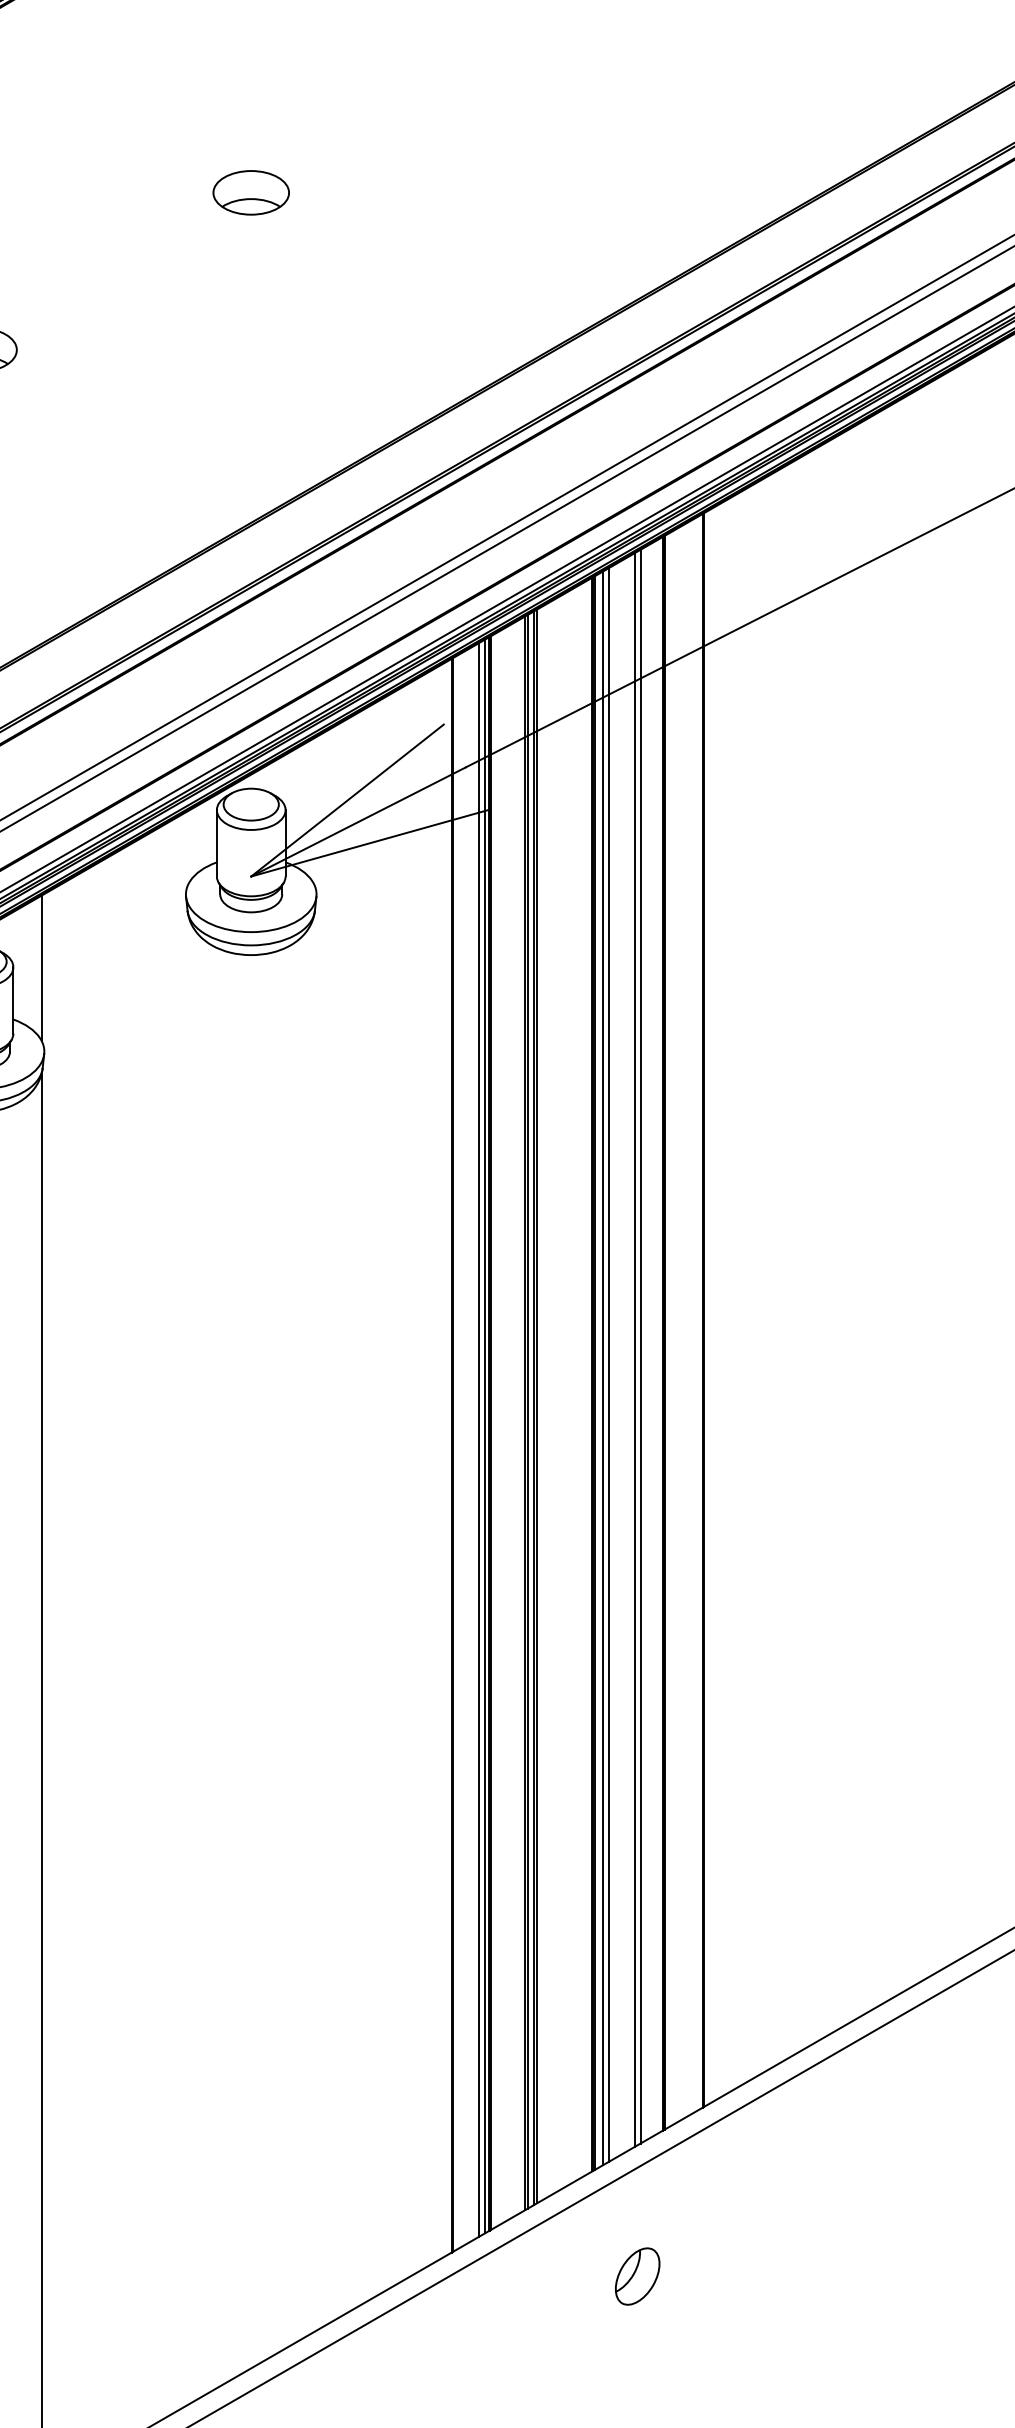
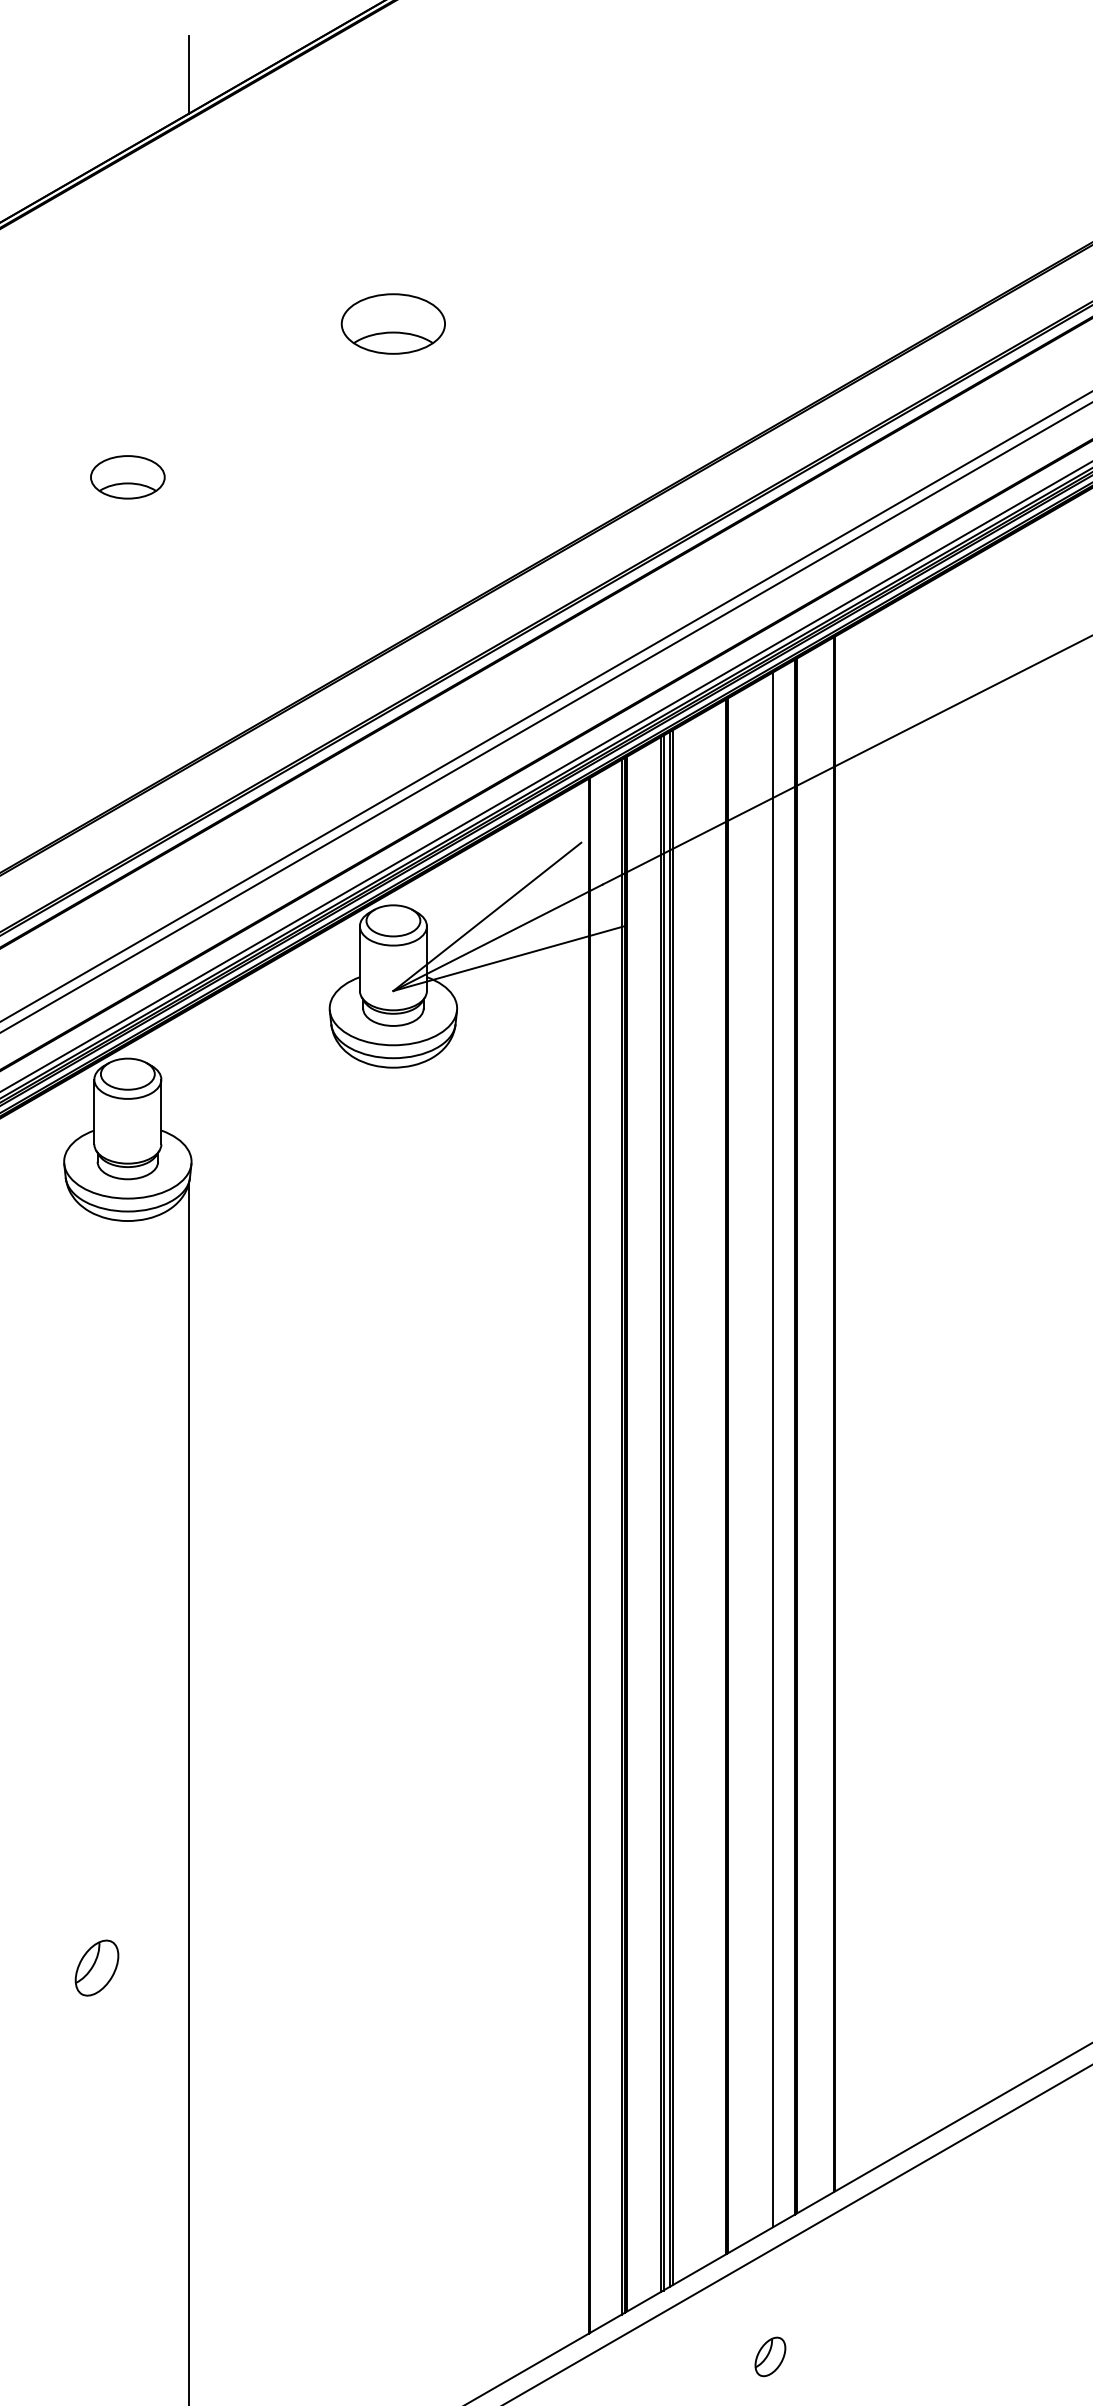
part: (251, 192) -> (393, 323), size x1.4
line: (42, 968) -> (189, 1080), removed
line: (634, 1349) -> (767, 1452), removed
line: (608, 1364) -> (741, 1467), removed
line: (602, 1367) -> (736, 1470), removed
line: (478, 1439) -> (615, 1540), removed
part: (637, 2276) -> (770, 2356), size x0.7

